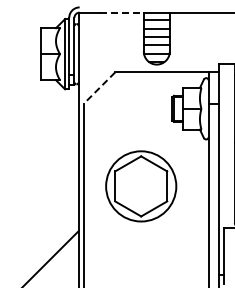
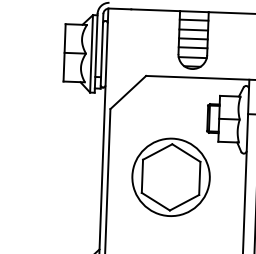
line: (122, 12) -> (156, 10), dashed -> solid
line: (99, 88) -> (128, 93), dashed -> solid
part: (141, 186) -> (171, 177), moved

